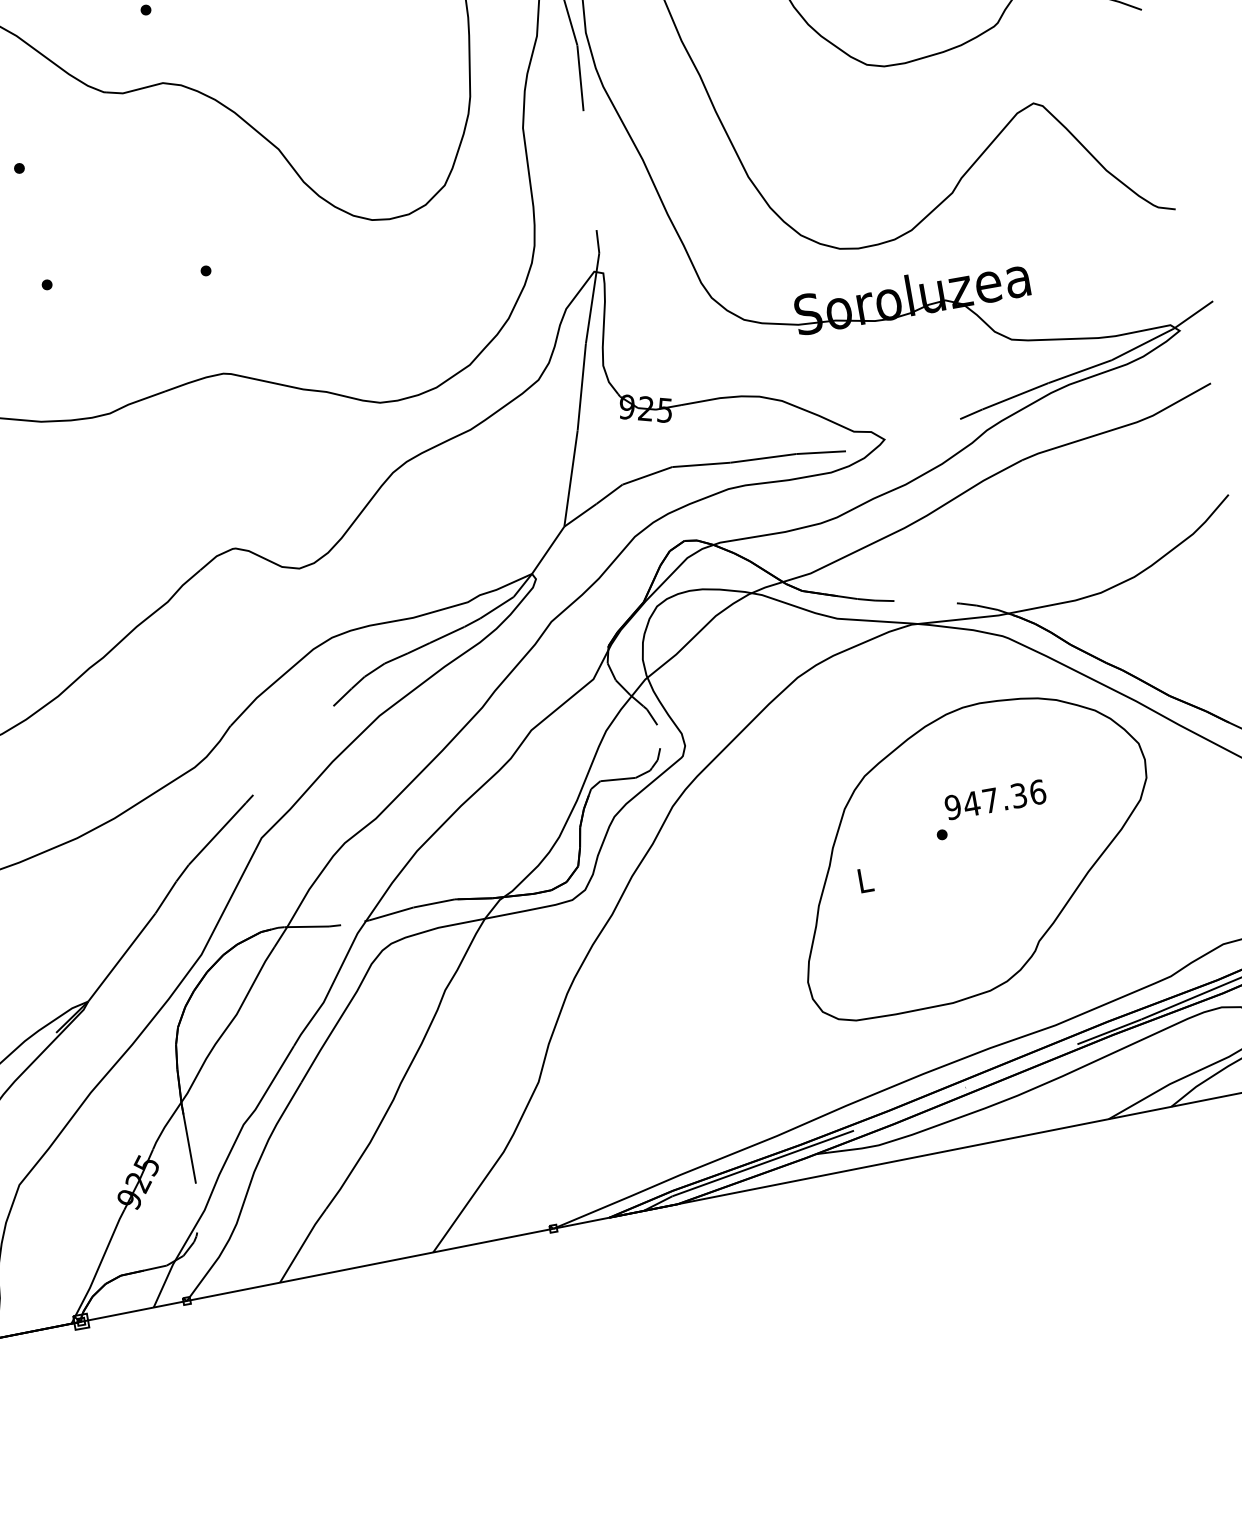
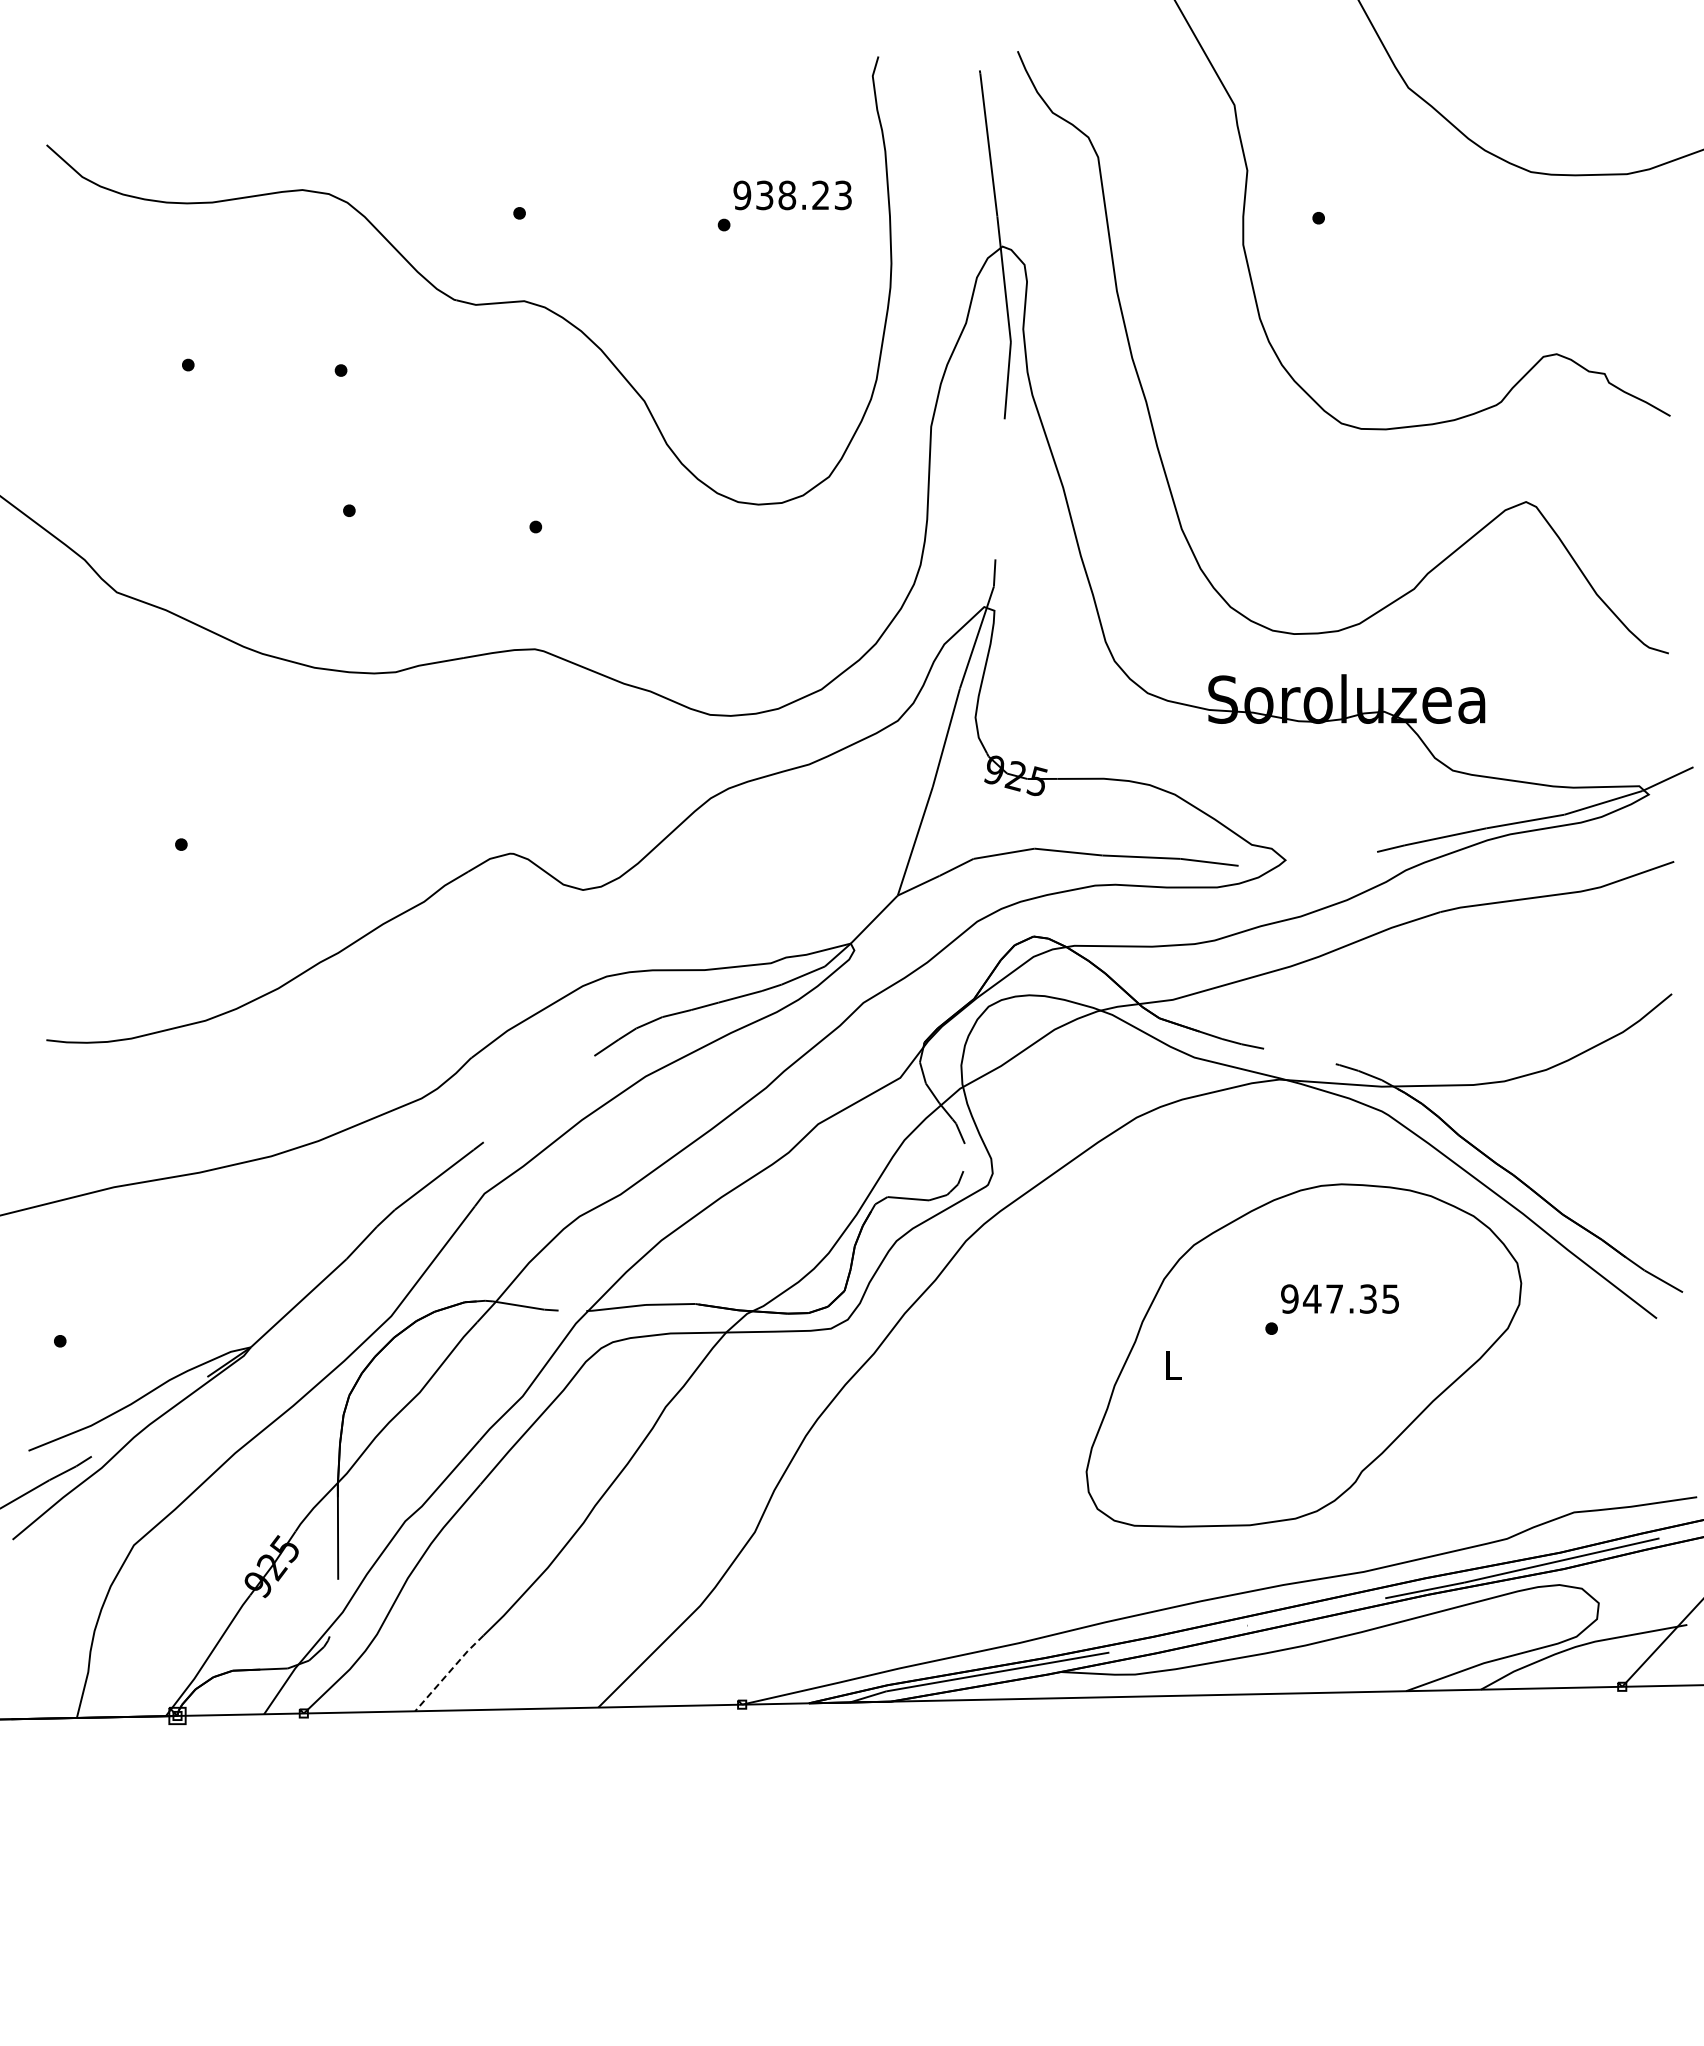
text: (1037, 791) -> (1390, 1298), 947.36 -> 947.35
line: (303, 1245) -> (449, 1672), solid -> dashed

